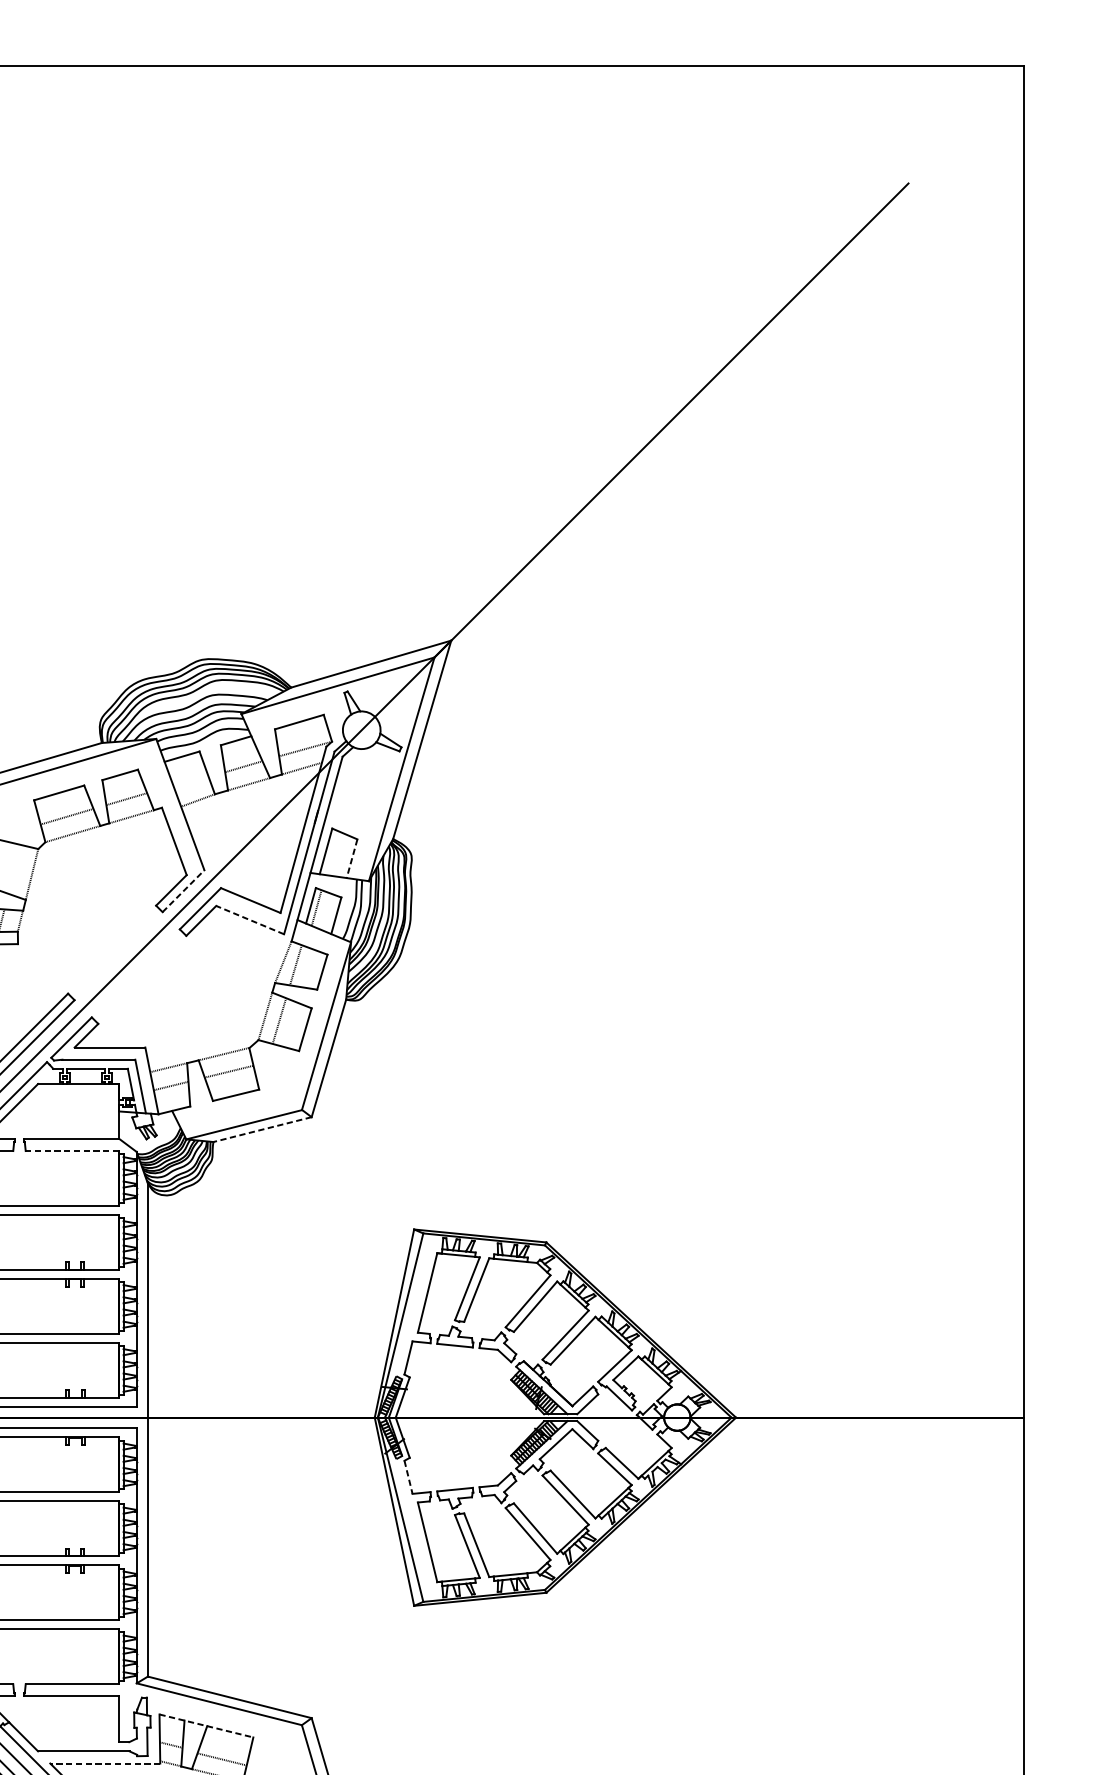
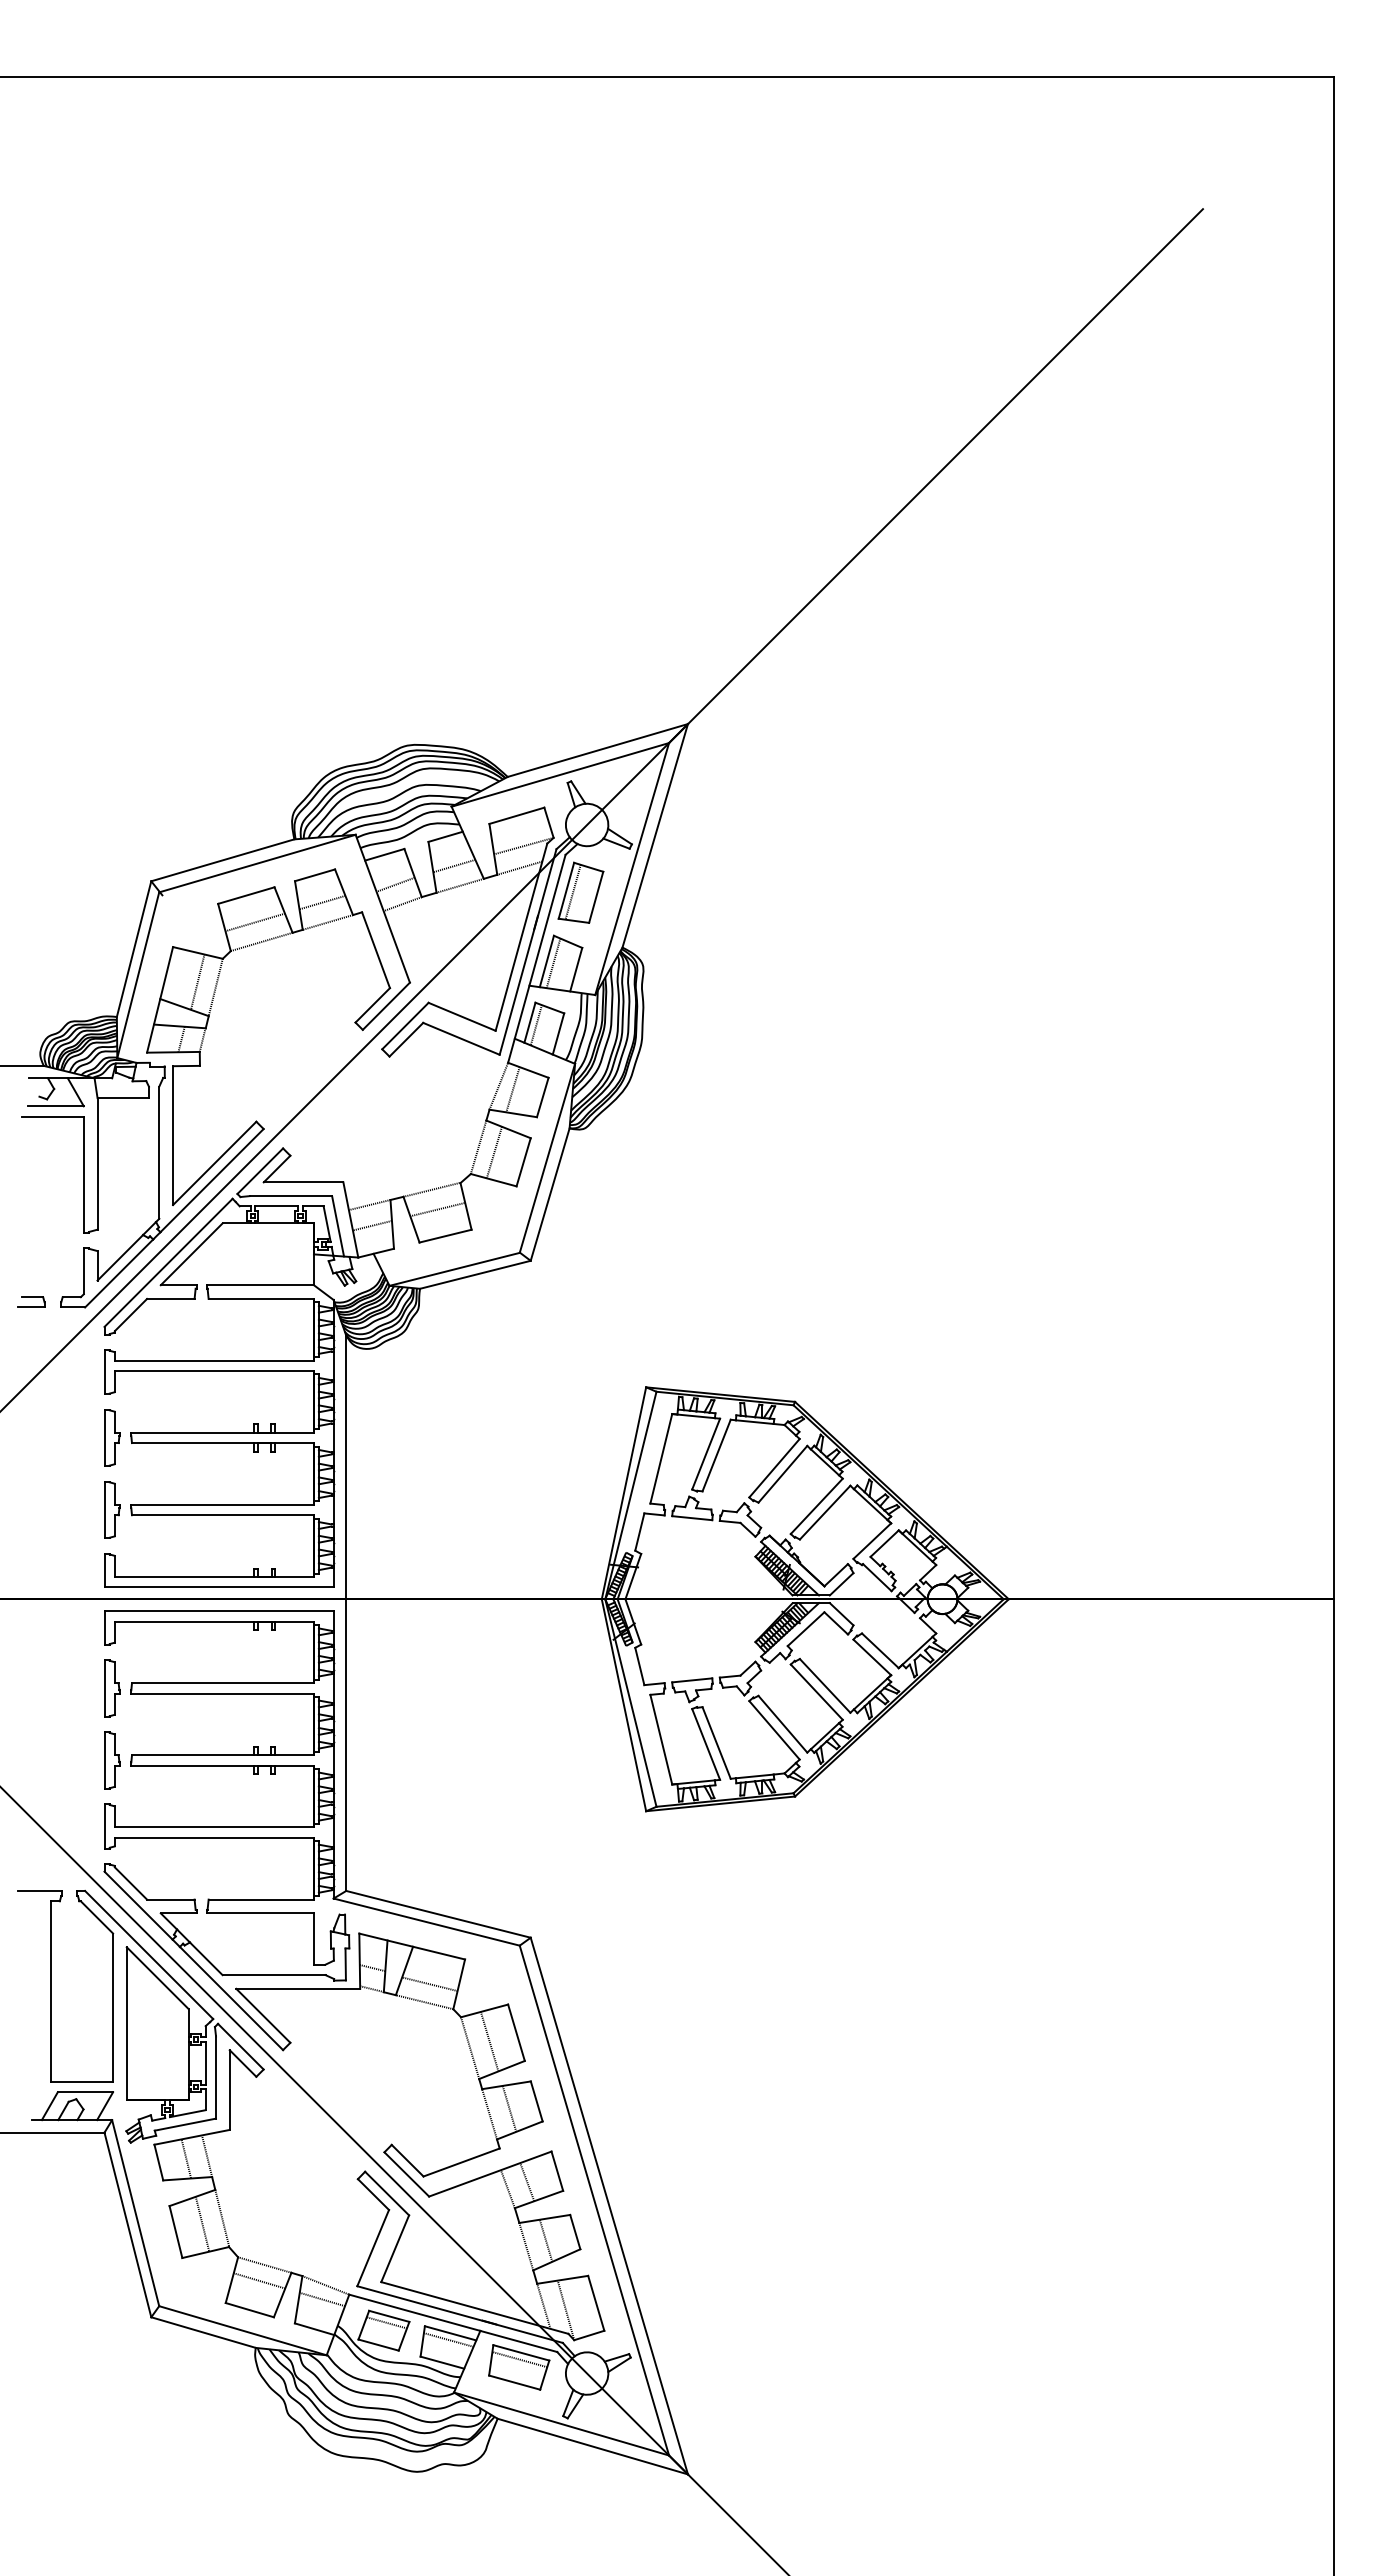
line: (191, 783) -> (395, 884), added
part: (355, 790) -> (580, 892), added
line: (331, 853) -> (553, 963), added
line: (352, 858) -> (576, 969), dashed -> solid
line: (15, 869) -> (197, 981), added
line: (183, 890) -> (386, 1005), dashed -> solid
line: (250, 919) -> (461, 1038), dashed -> solid
line: (261, 1129) -> (474, 1274), dashed -> solid
line: (72, 1150) -> (261, 1298), dashed -> solid
line: (408, 1477) -> (639, 1666), dashed -> solid
line: (206, 1725) -> (412, 1946), dashed -> solid
line: (105, 1763) -> (298, 1988), dashed -> solid

